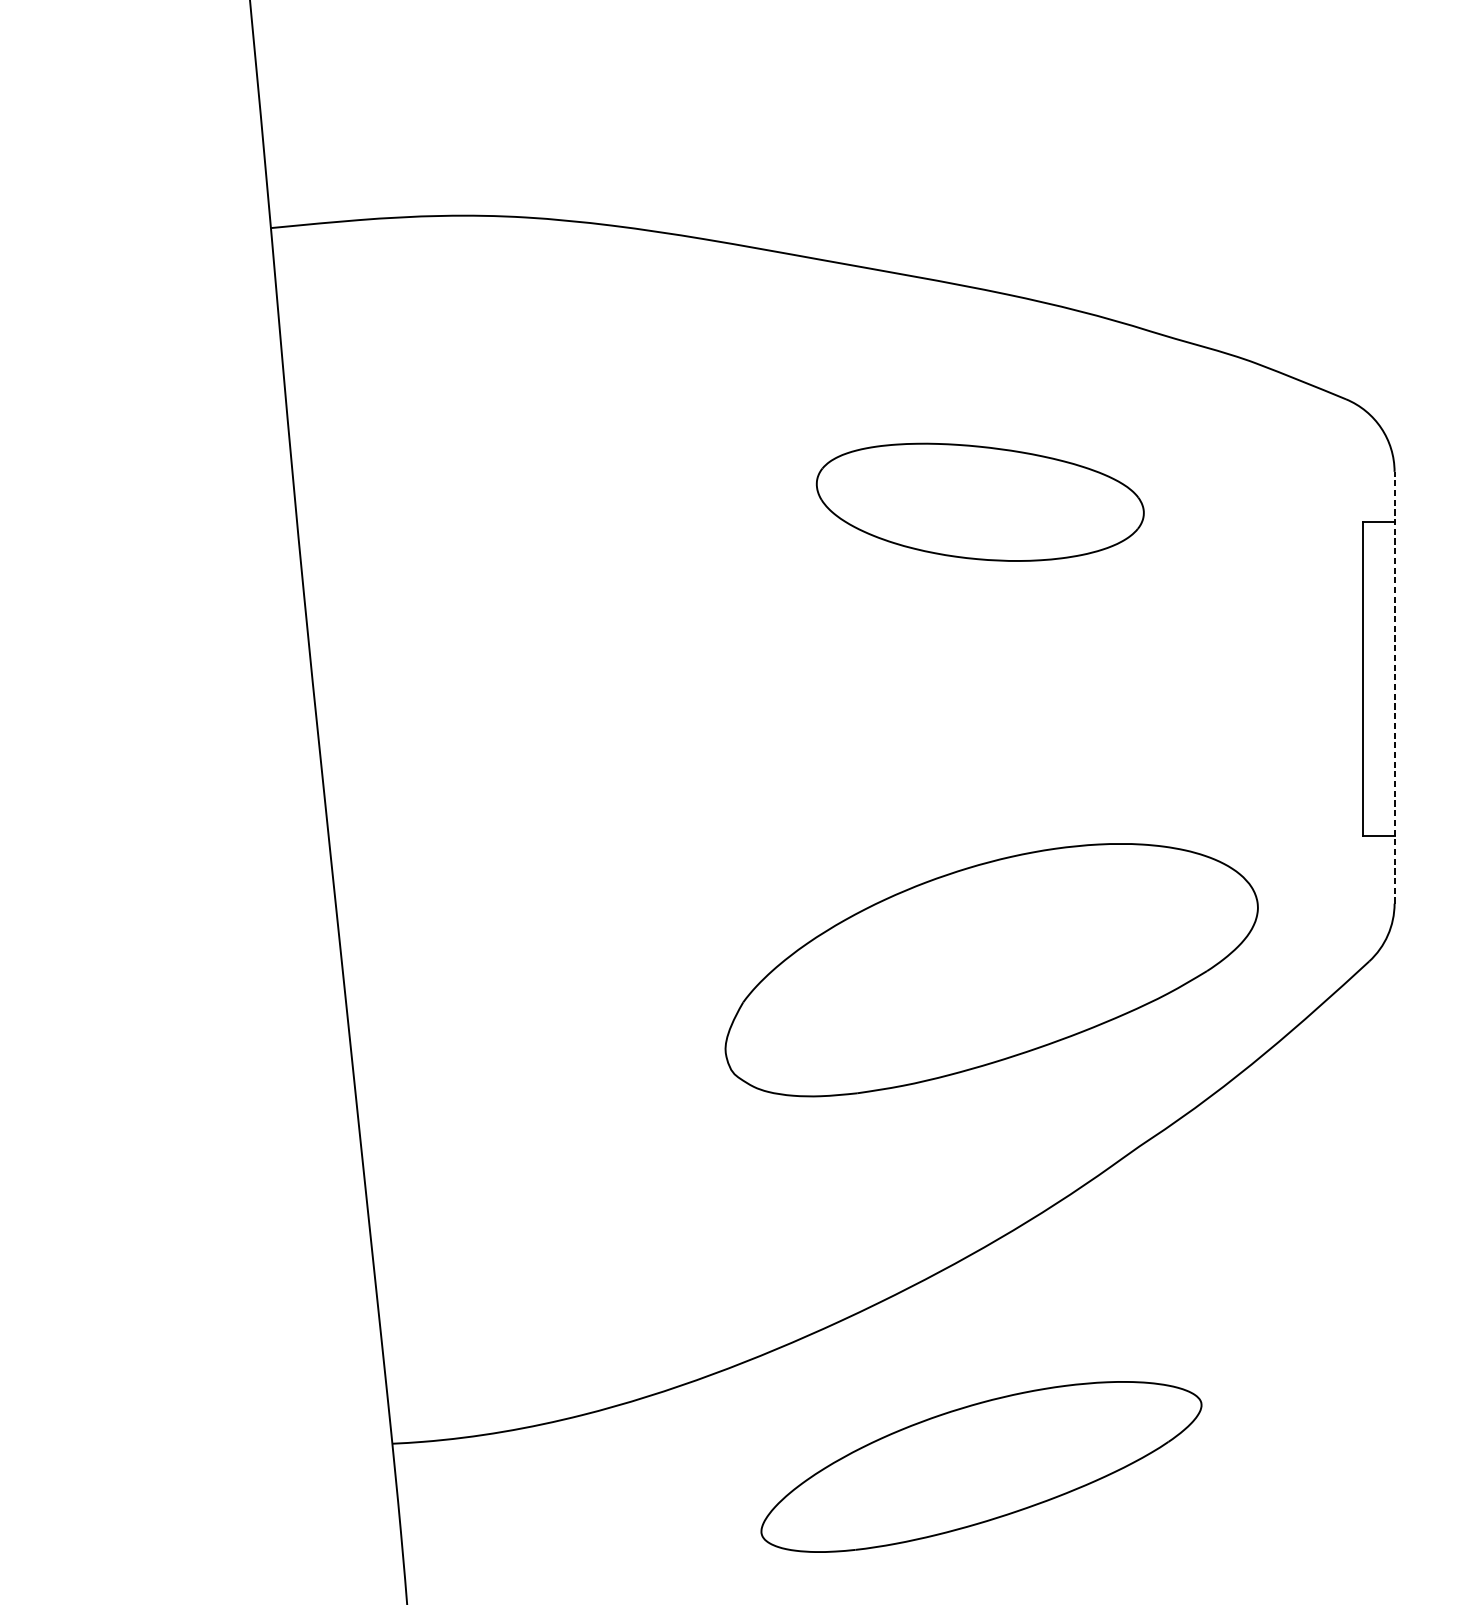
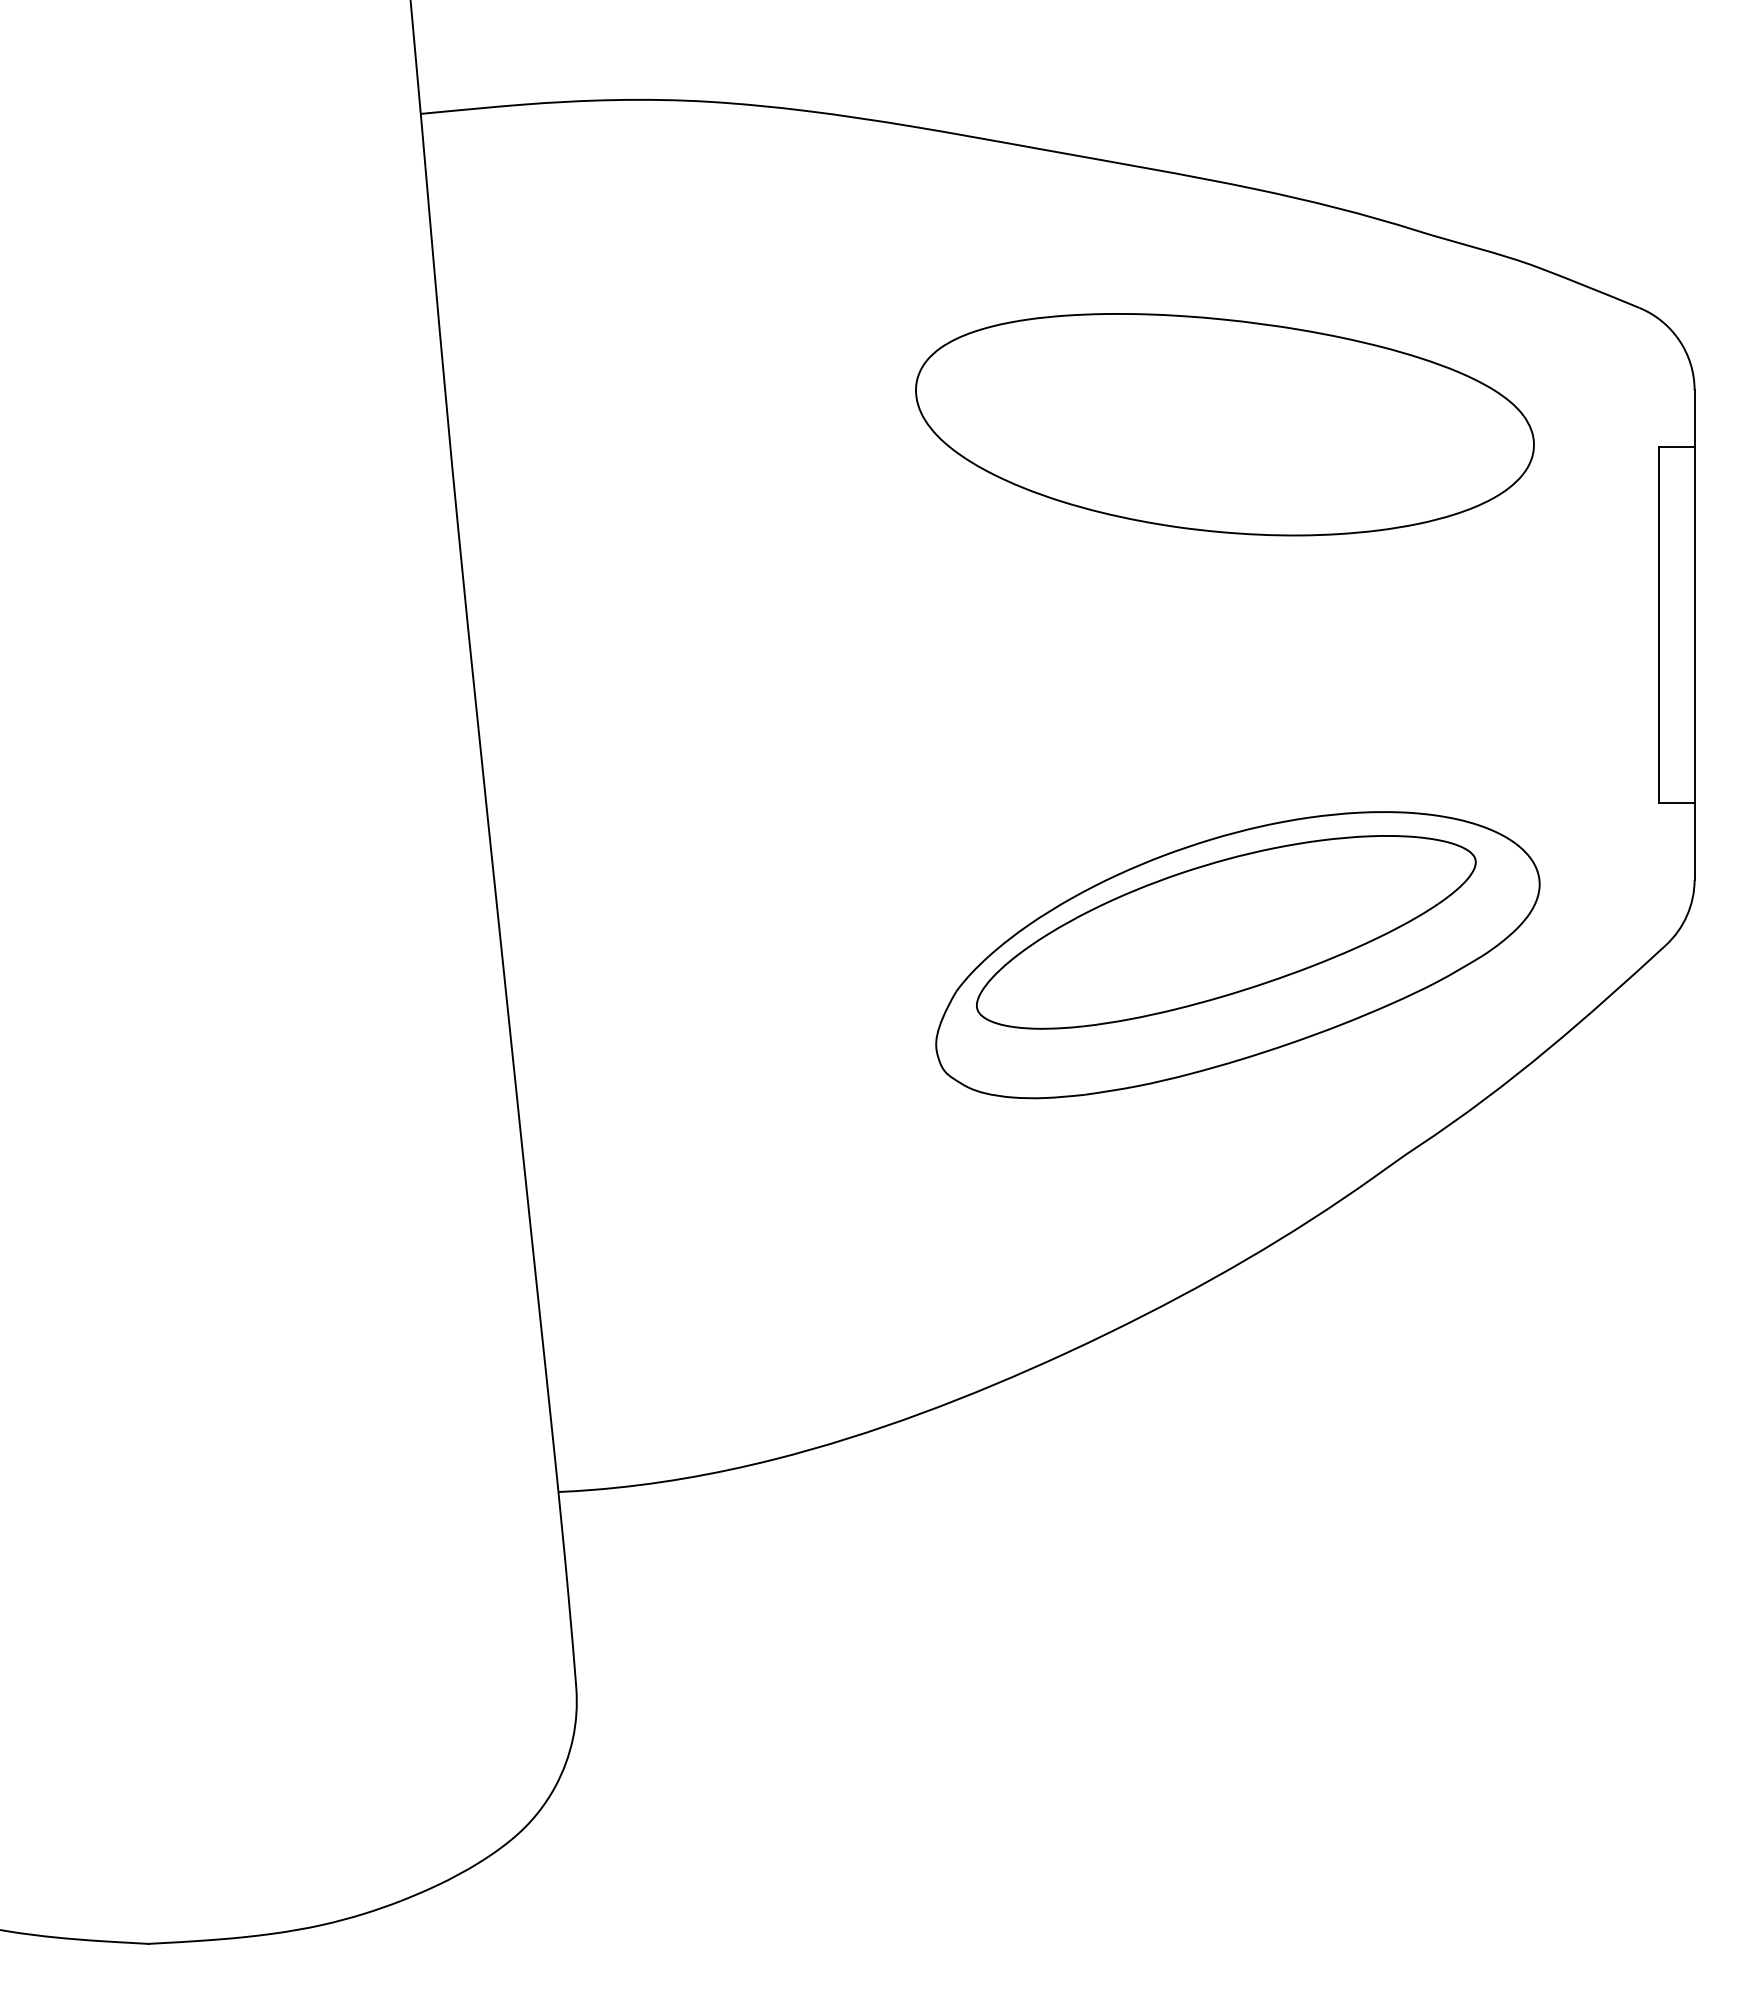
part: (979, 502) -> (1224, 424), size x1.67
line: (1394, 688) -> (1694, 635), dashed -> solid
part: (981, 1467) -> (1226, 932), moved

